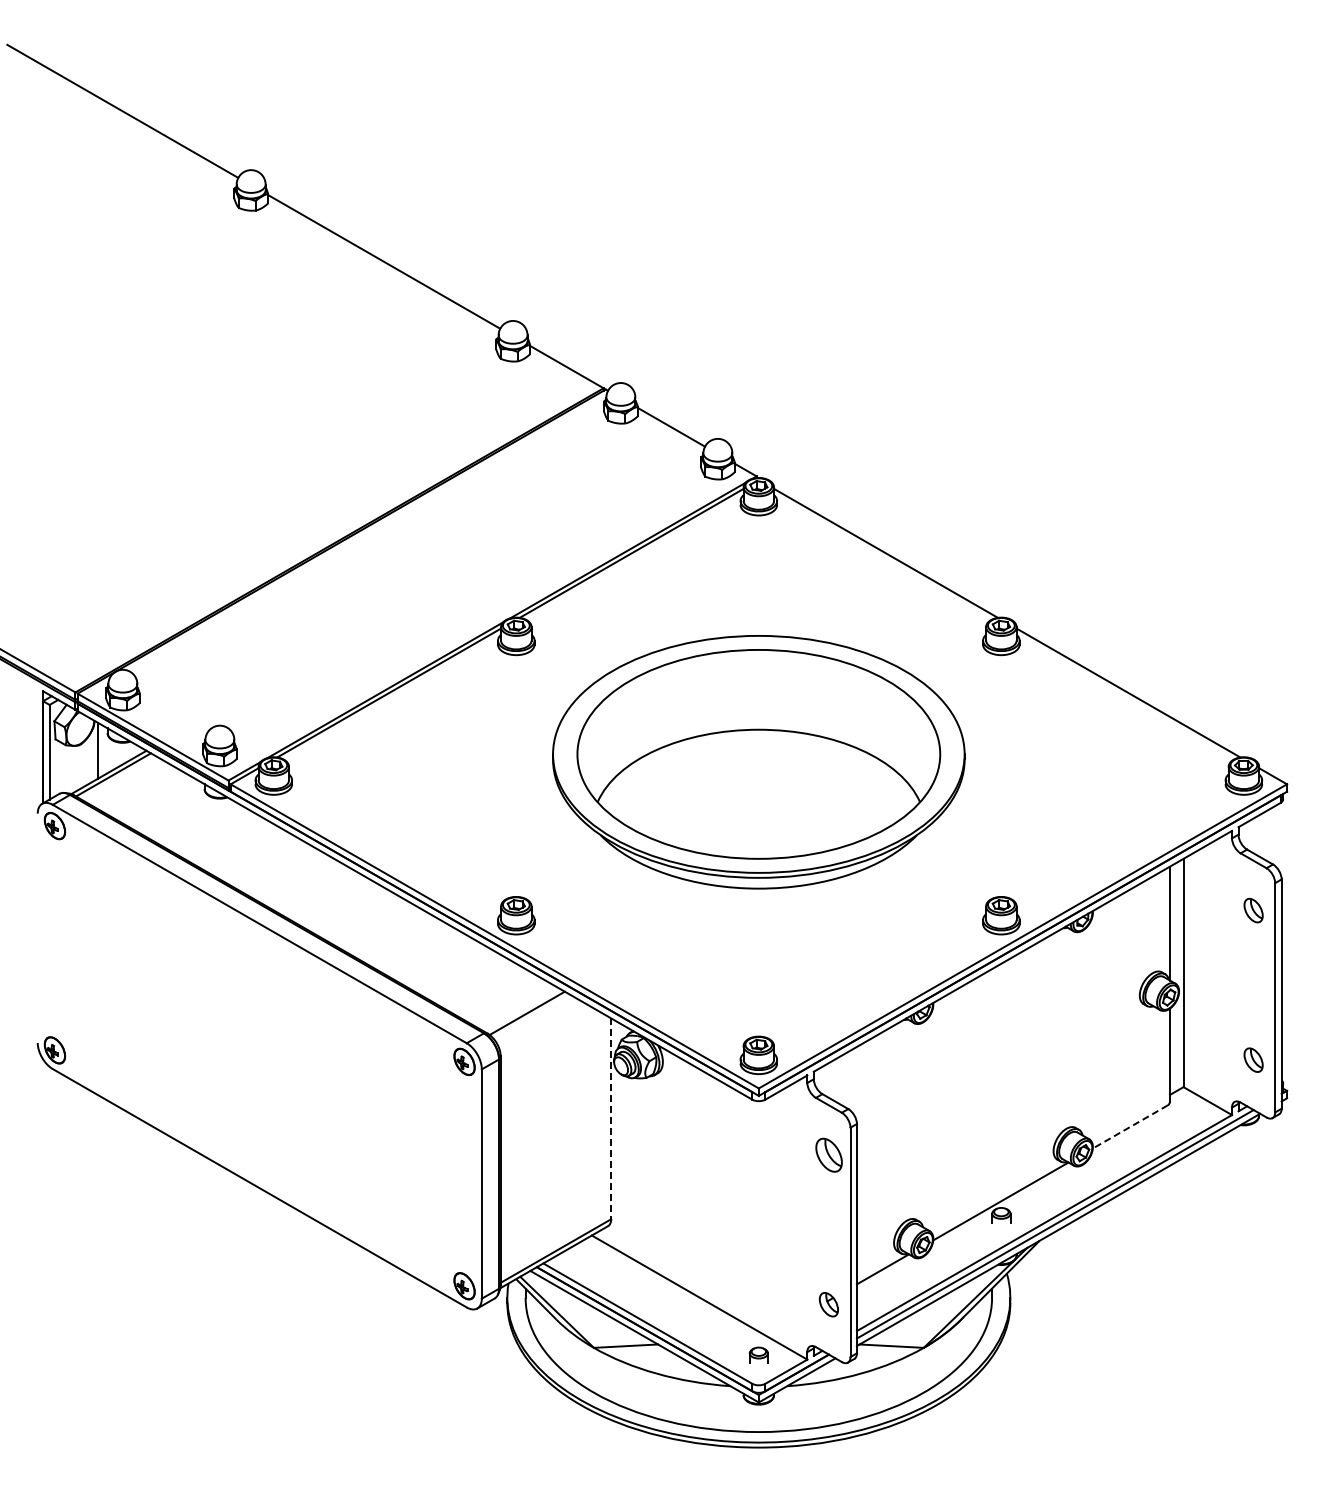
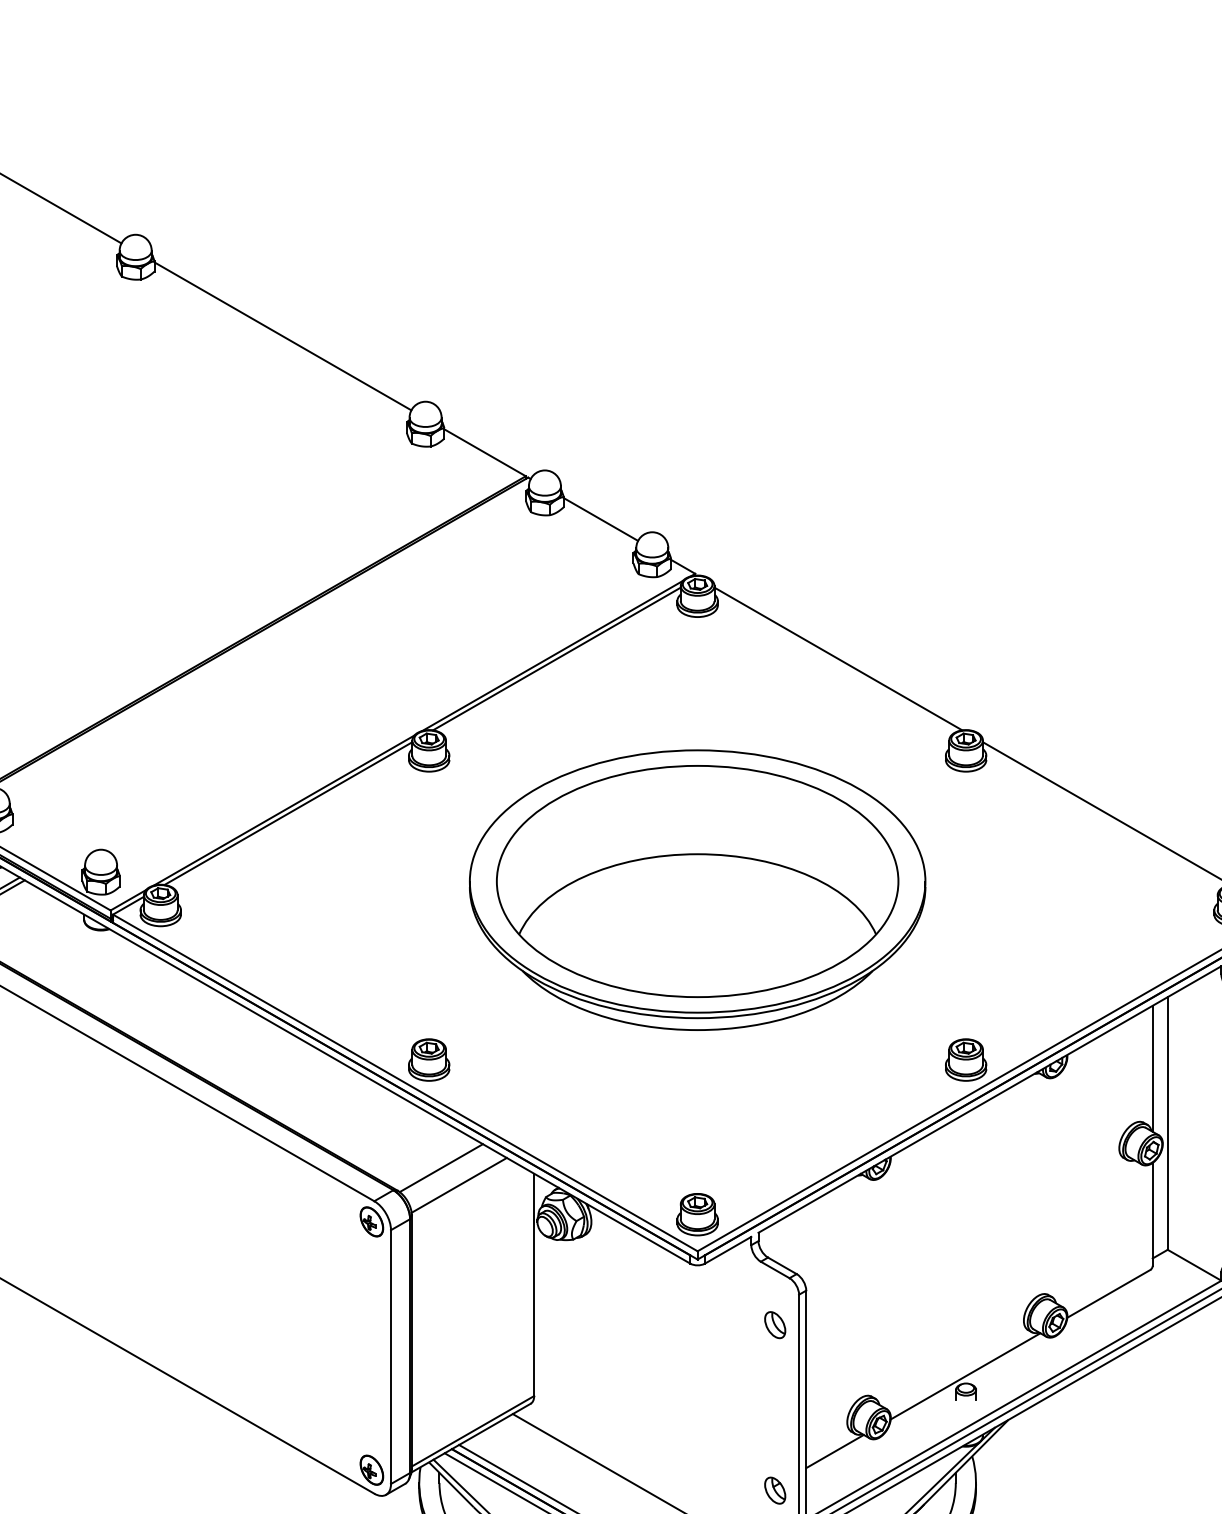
line: (543, 1028) -> (459, 1184), added
line: (611, 1119) -> (534, 1285), dashed -> solid
line: (1129, 1127) -> (1107, 1294), dashed -> solid
part: (828, 1154) -> (774, 1324), size x0.71

